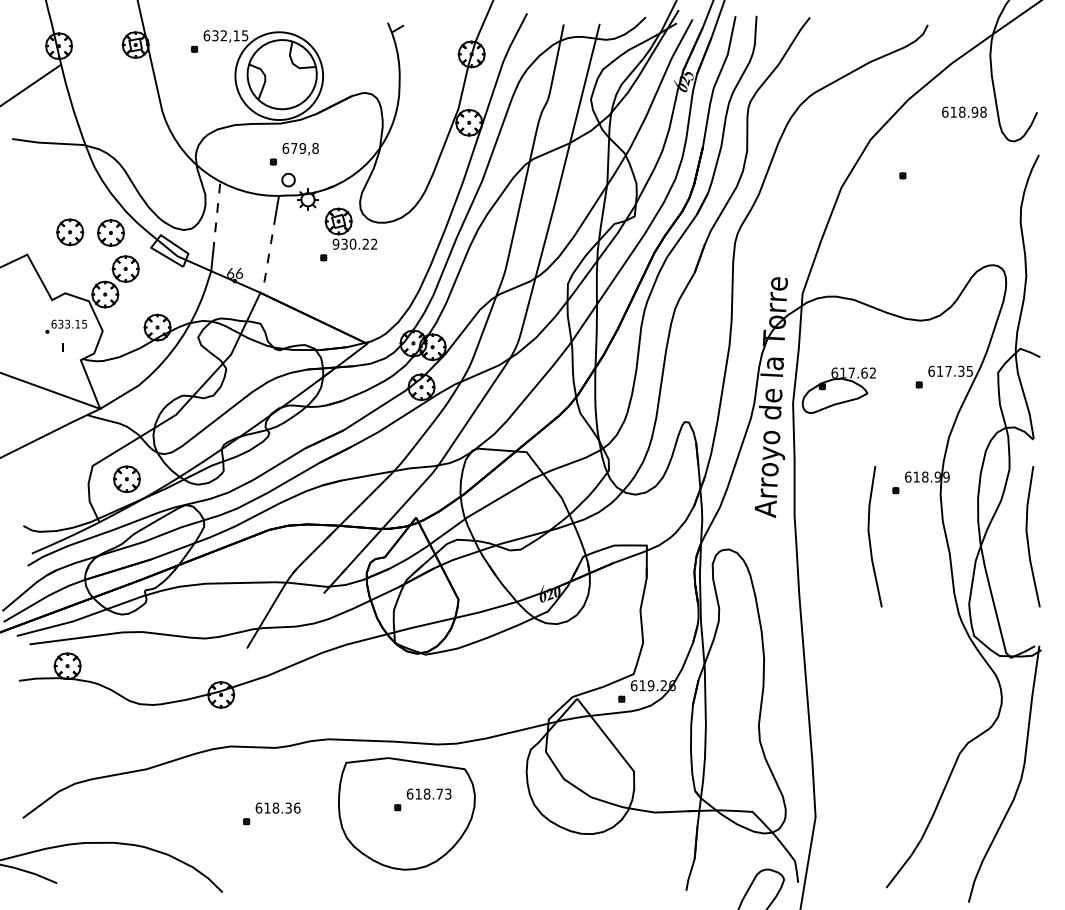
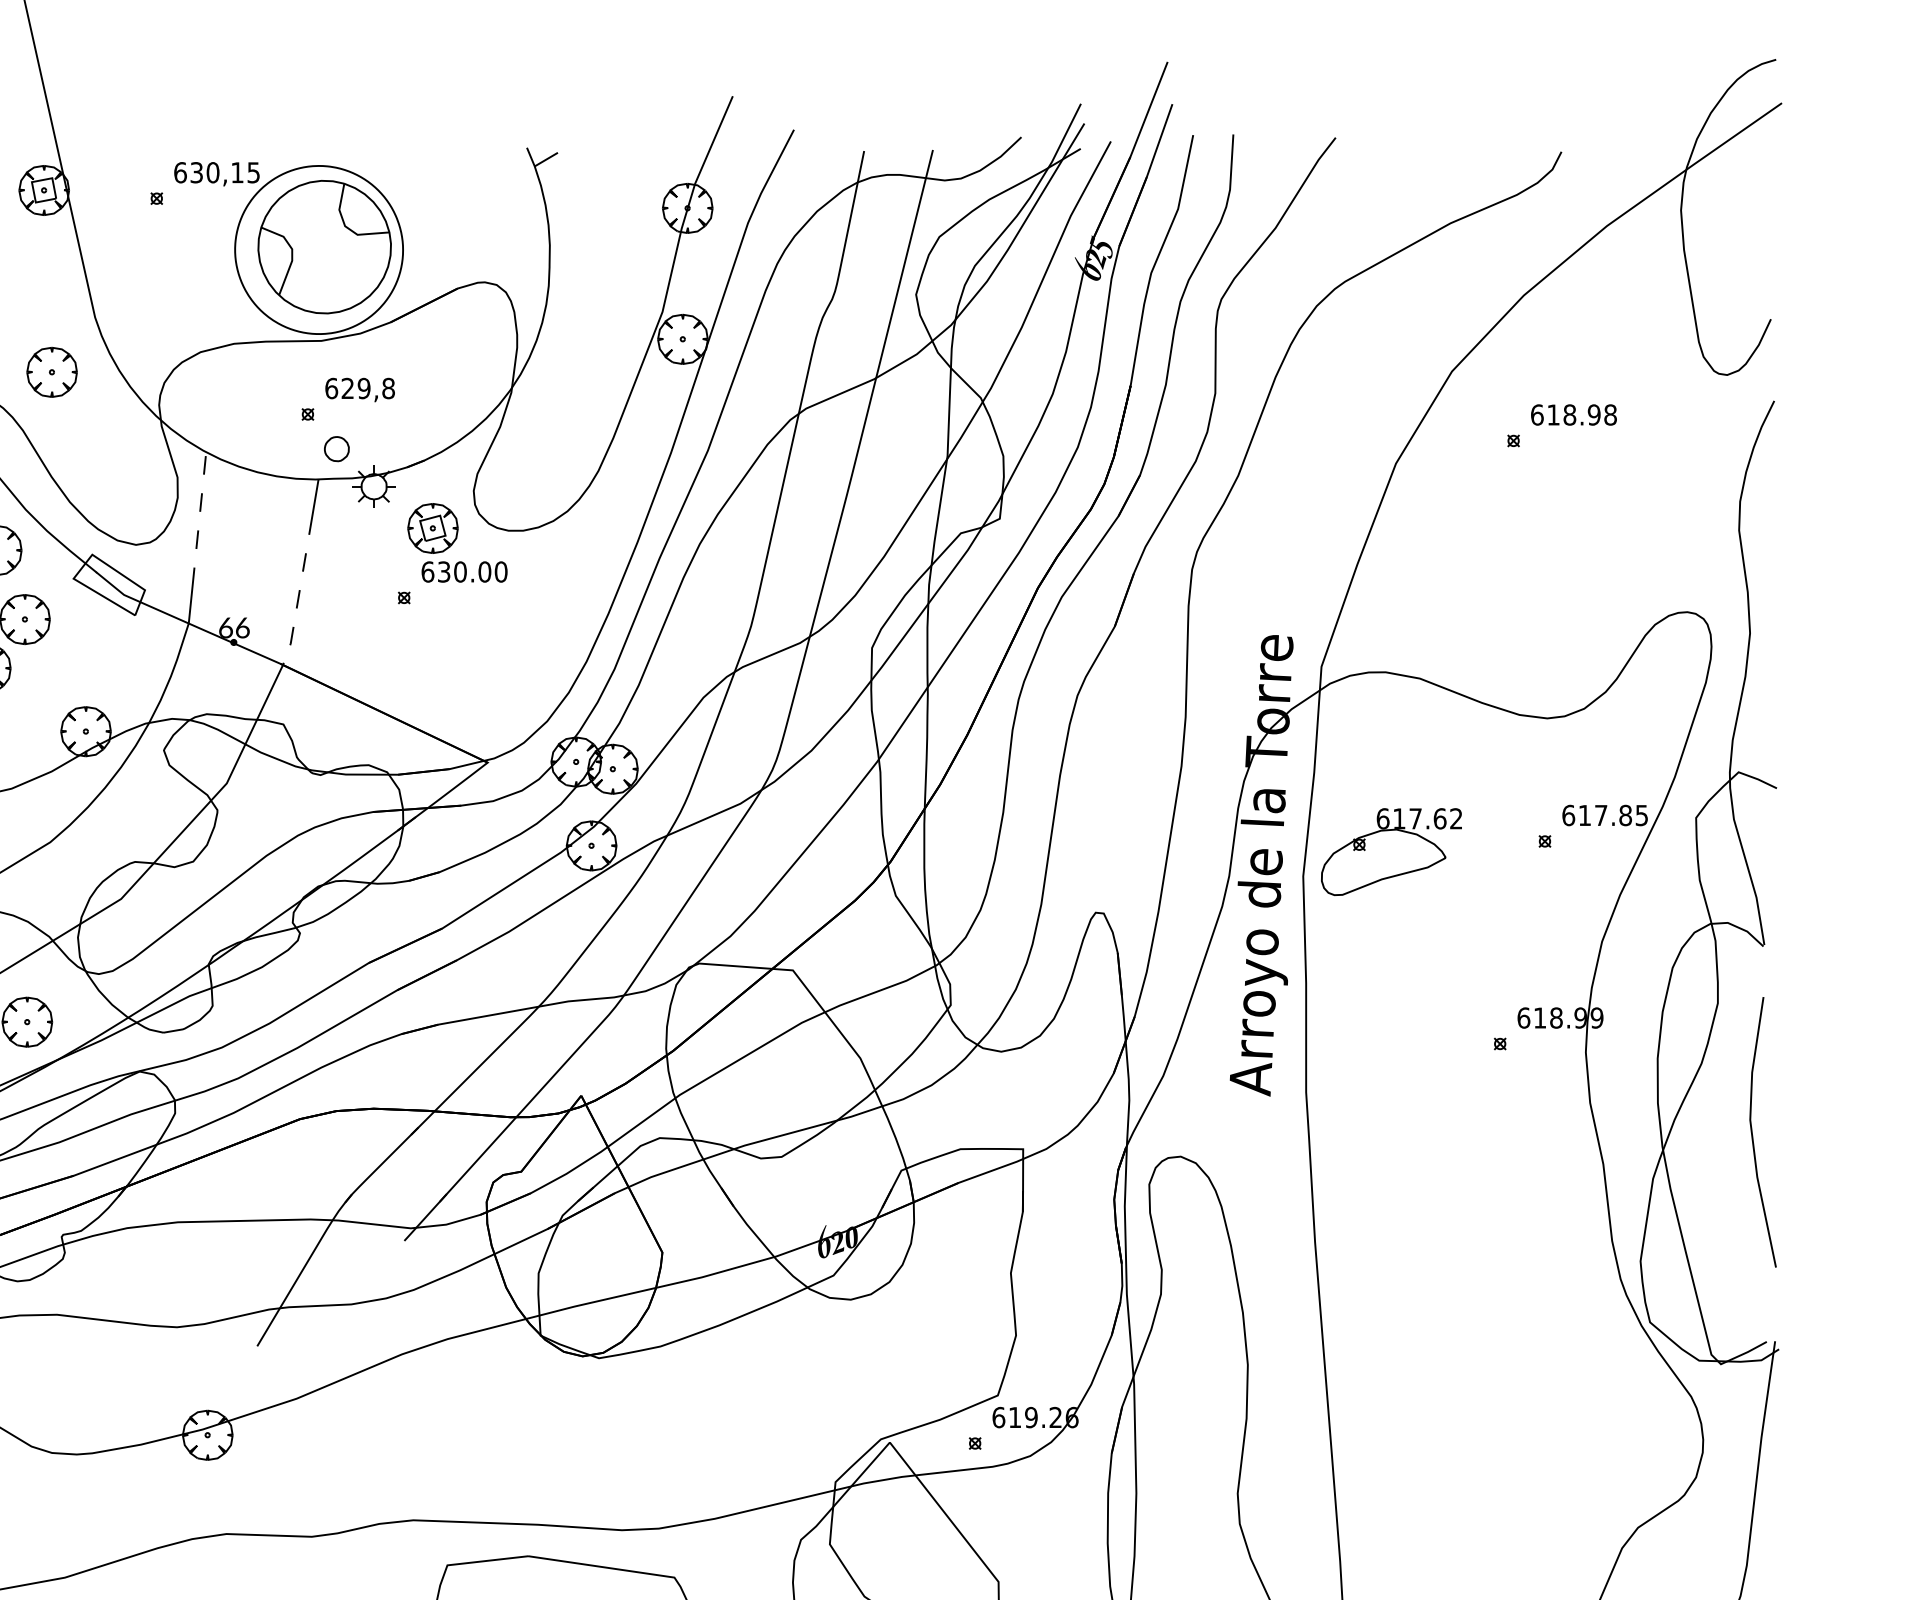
text: (223, 35) -> (212, 172), 632,15 -> 630,15
text: (964, 111) -> (1574, 413), moved
part: (139, 139) -> (51, 371), added
text: (294, 148) -> (348, 388), 679,8 -> 629,8
text: (354, 243) -> (463, 570), 930.22 -> 630.00
text: (961, 371) -> (1625, 815), 617.35 -> 617.85
line: (870, 536) -> (1451, 1131), removed

